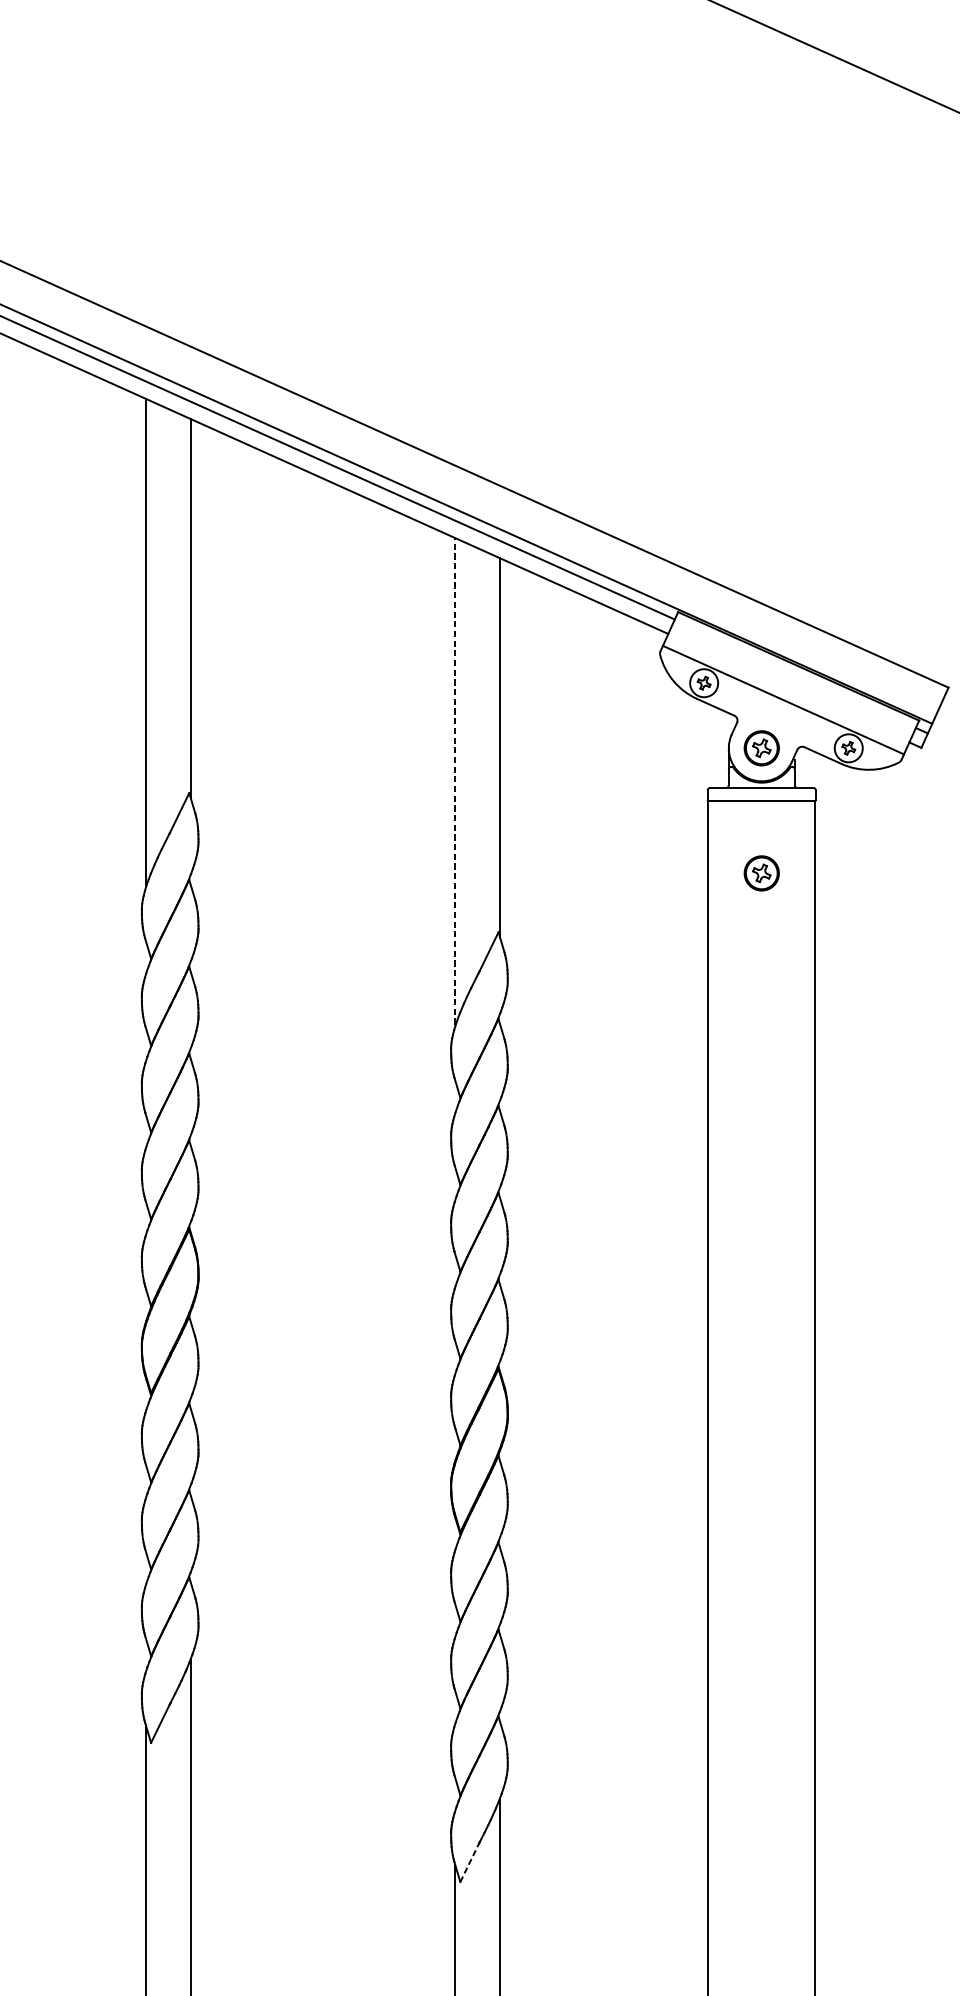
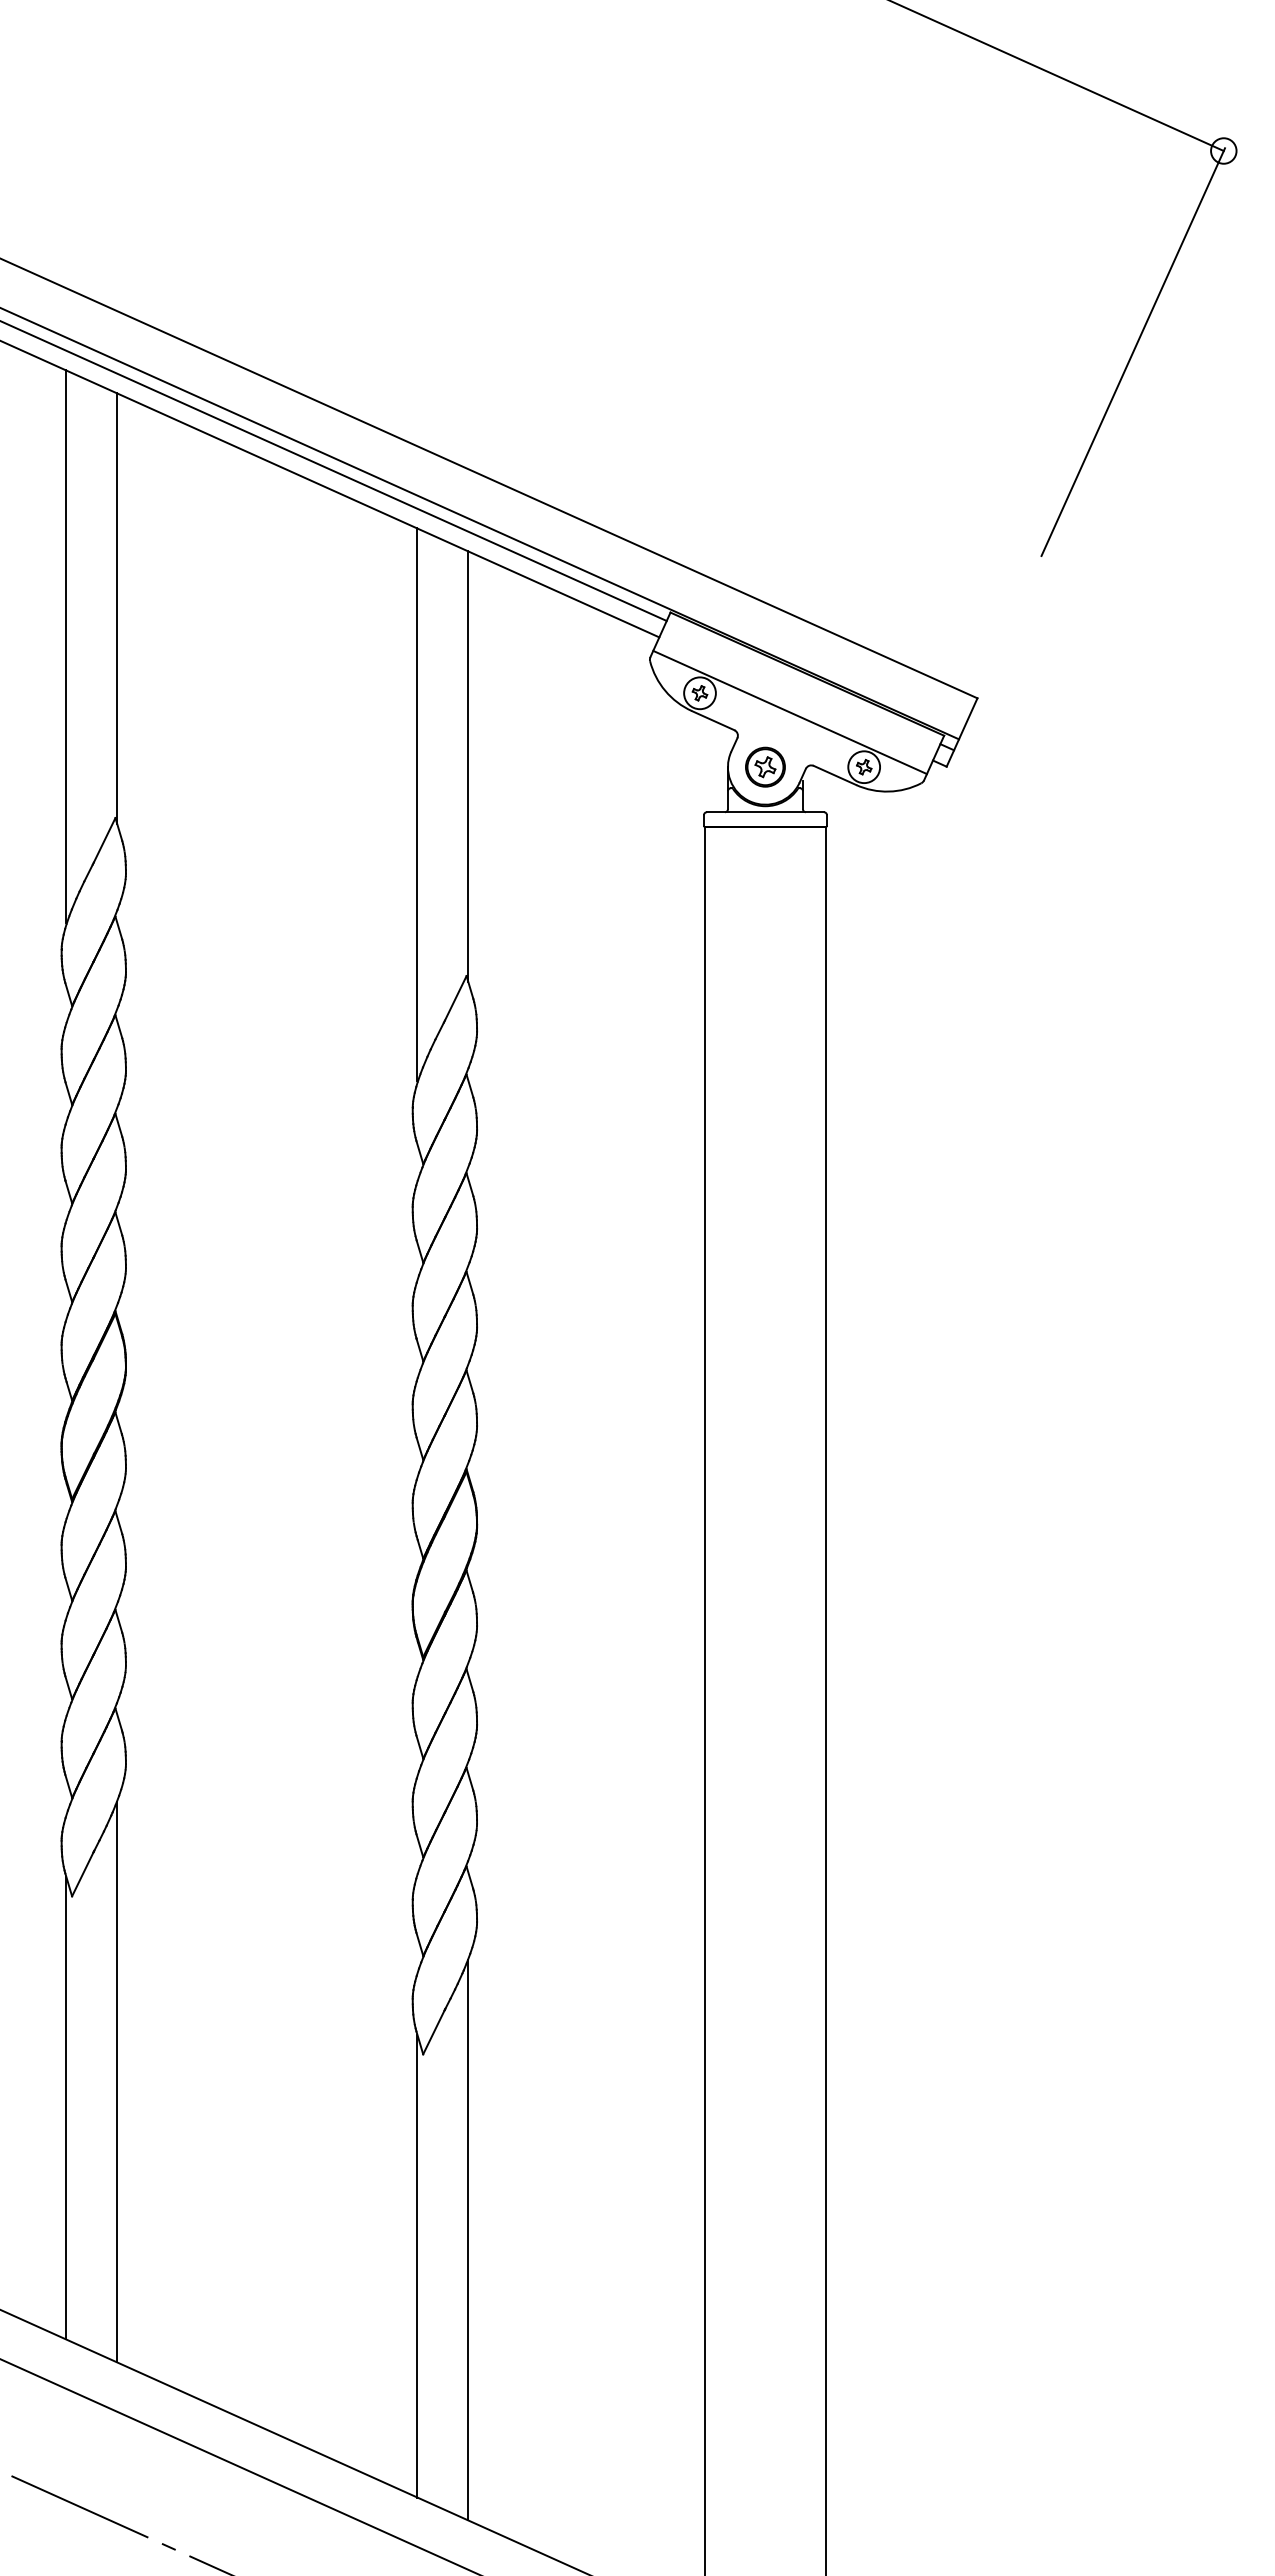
line: (455, 781) -> (417, 804), dashed -> solid
part: (761, 872) -> (765, 908), removed
line: (470, 1862) -> (434, 2032), dashed -> solid

